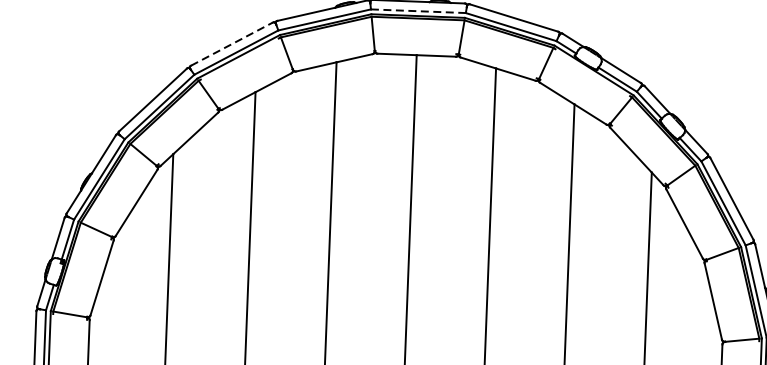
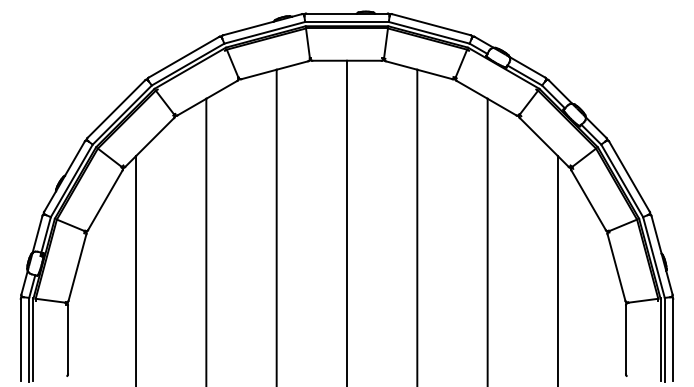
line: (418, 10) -> (347, 21), dashed -> solid
line: (231, 44) -> (183, 57), dashed -> solid

